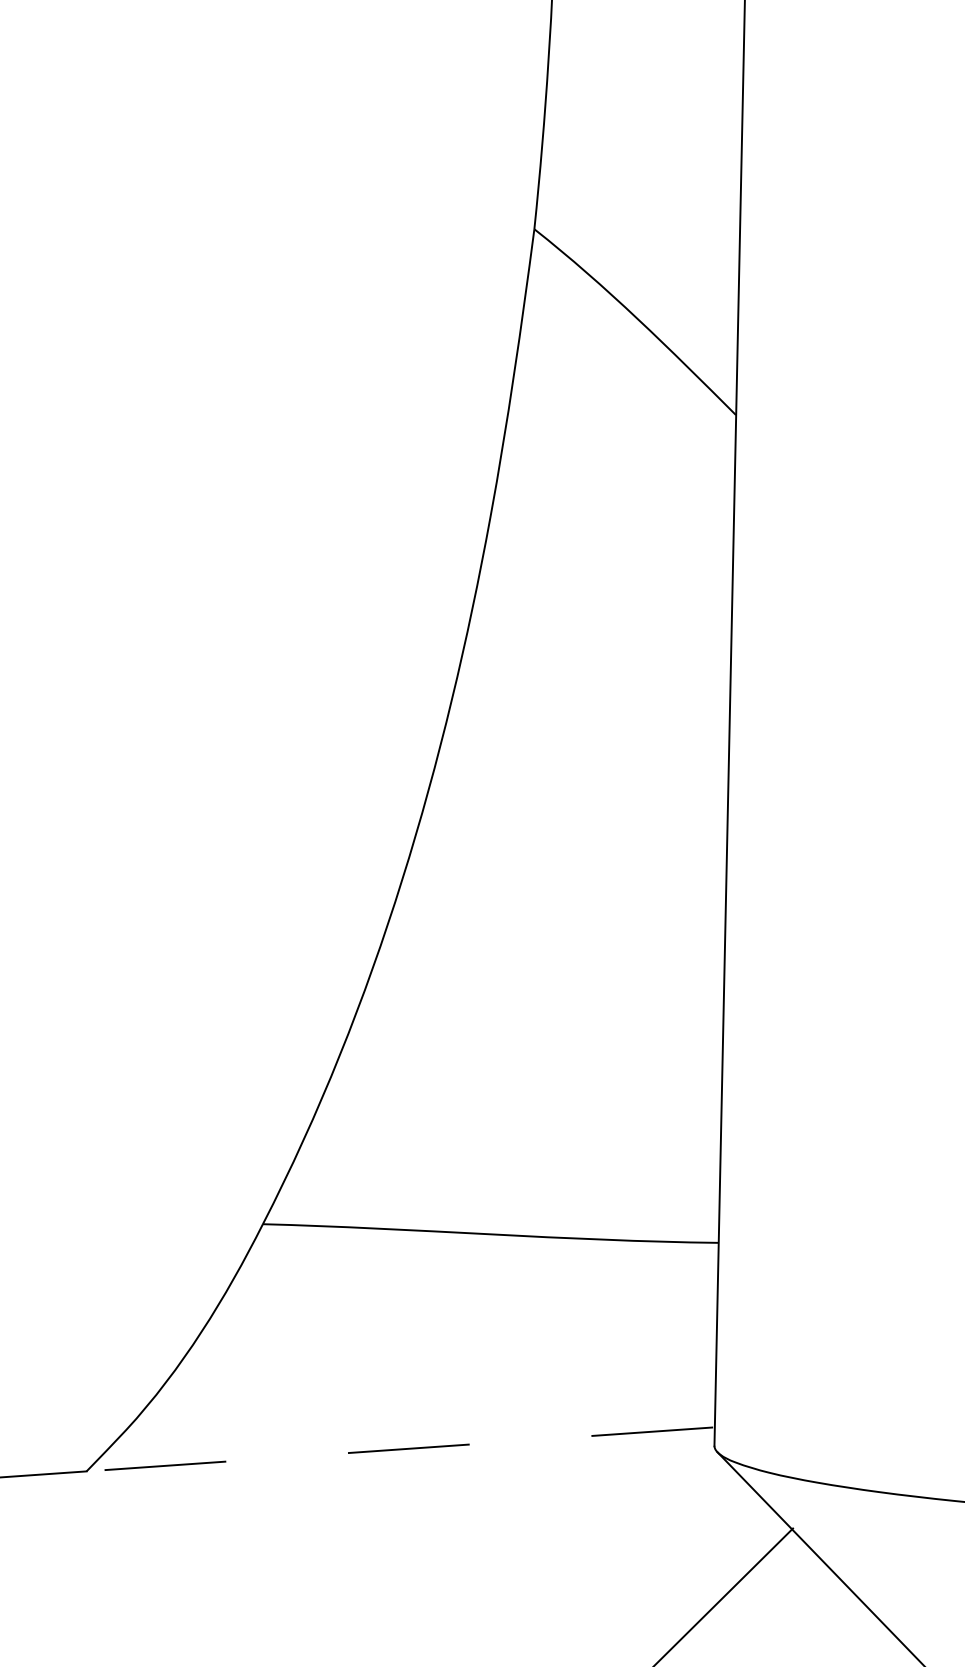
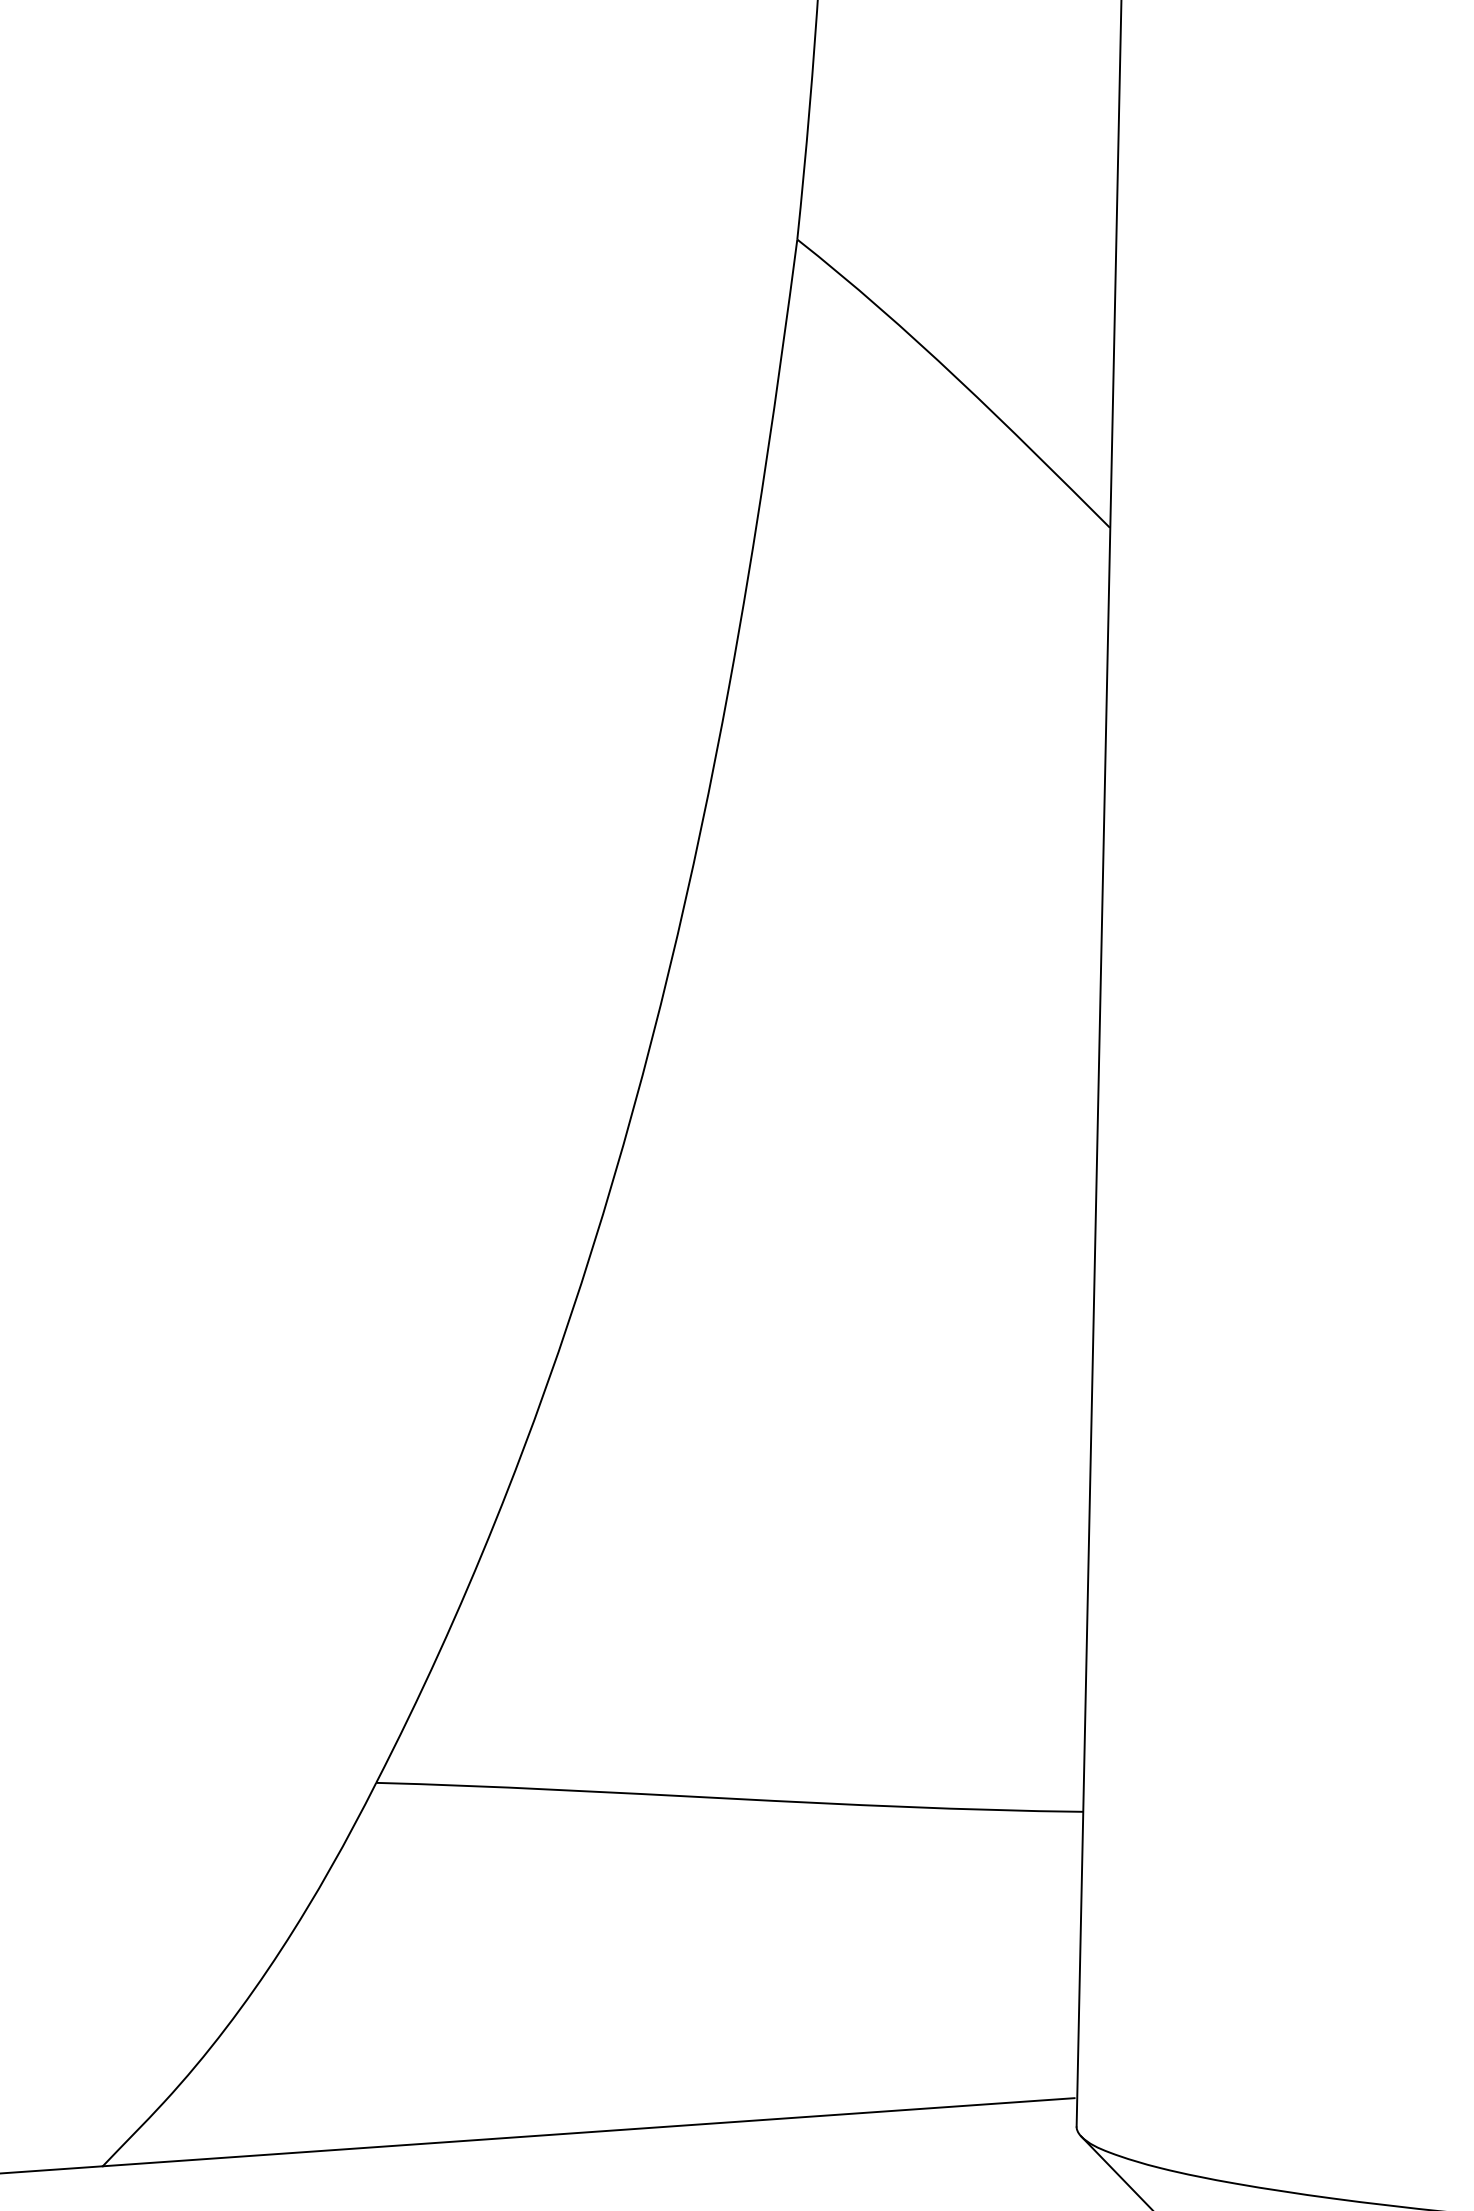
line: (399, 1449) -> (588, 2132), dashed -> solid

